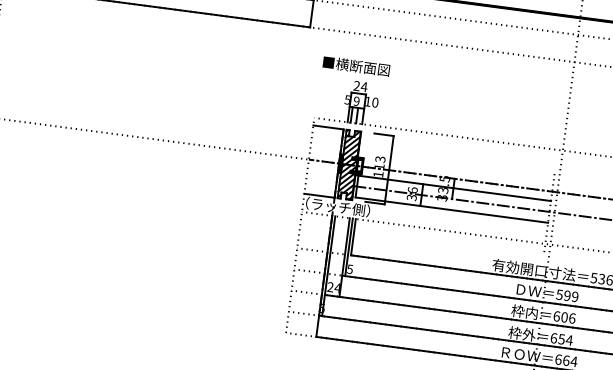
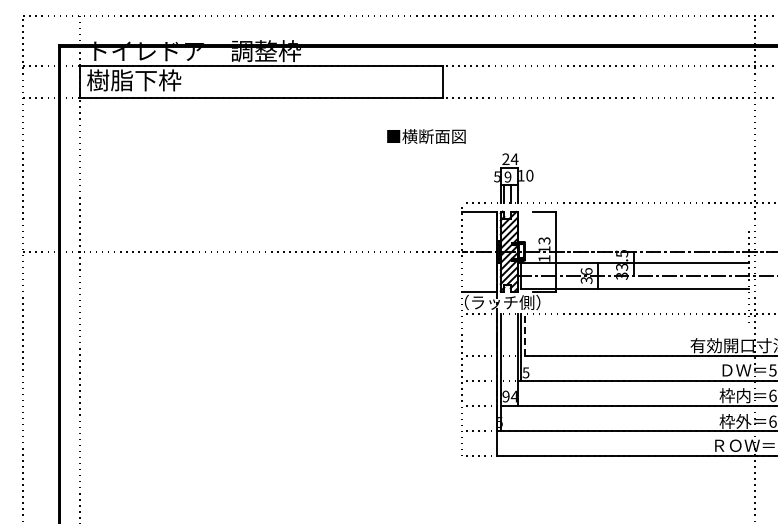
text: (356, 66) -> (426, 136), moved
line: (353, 236) -> (525, 334), solid -> dashed
text: (330, 287) -> (505, 396), 24 -> 94

